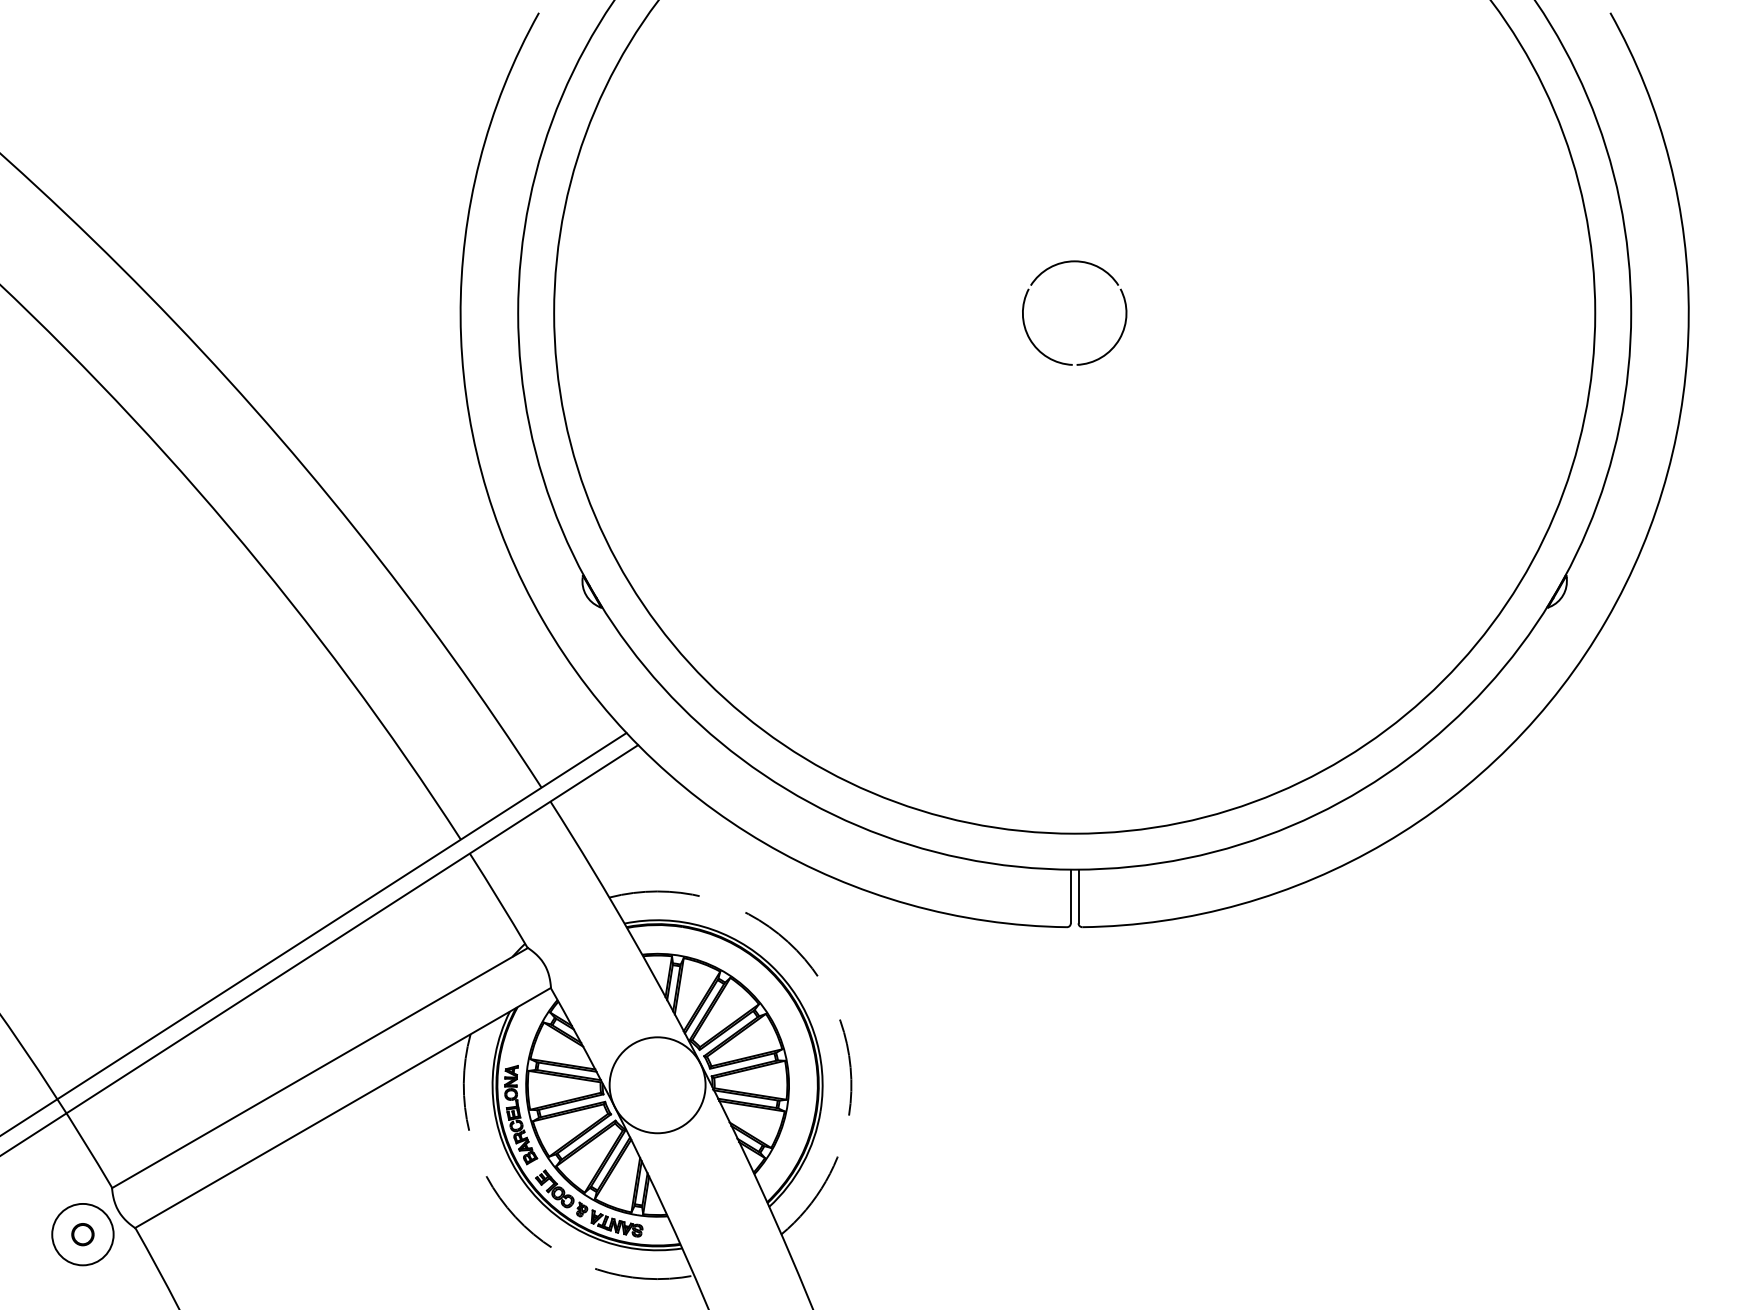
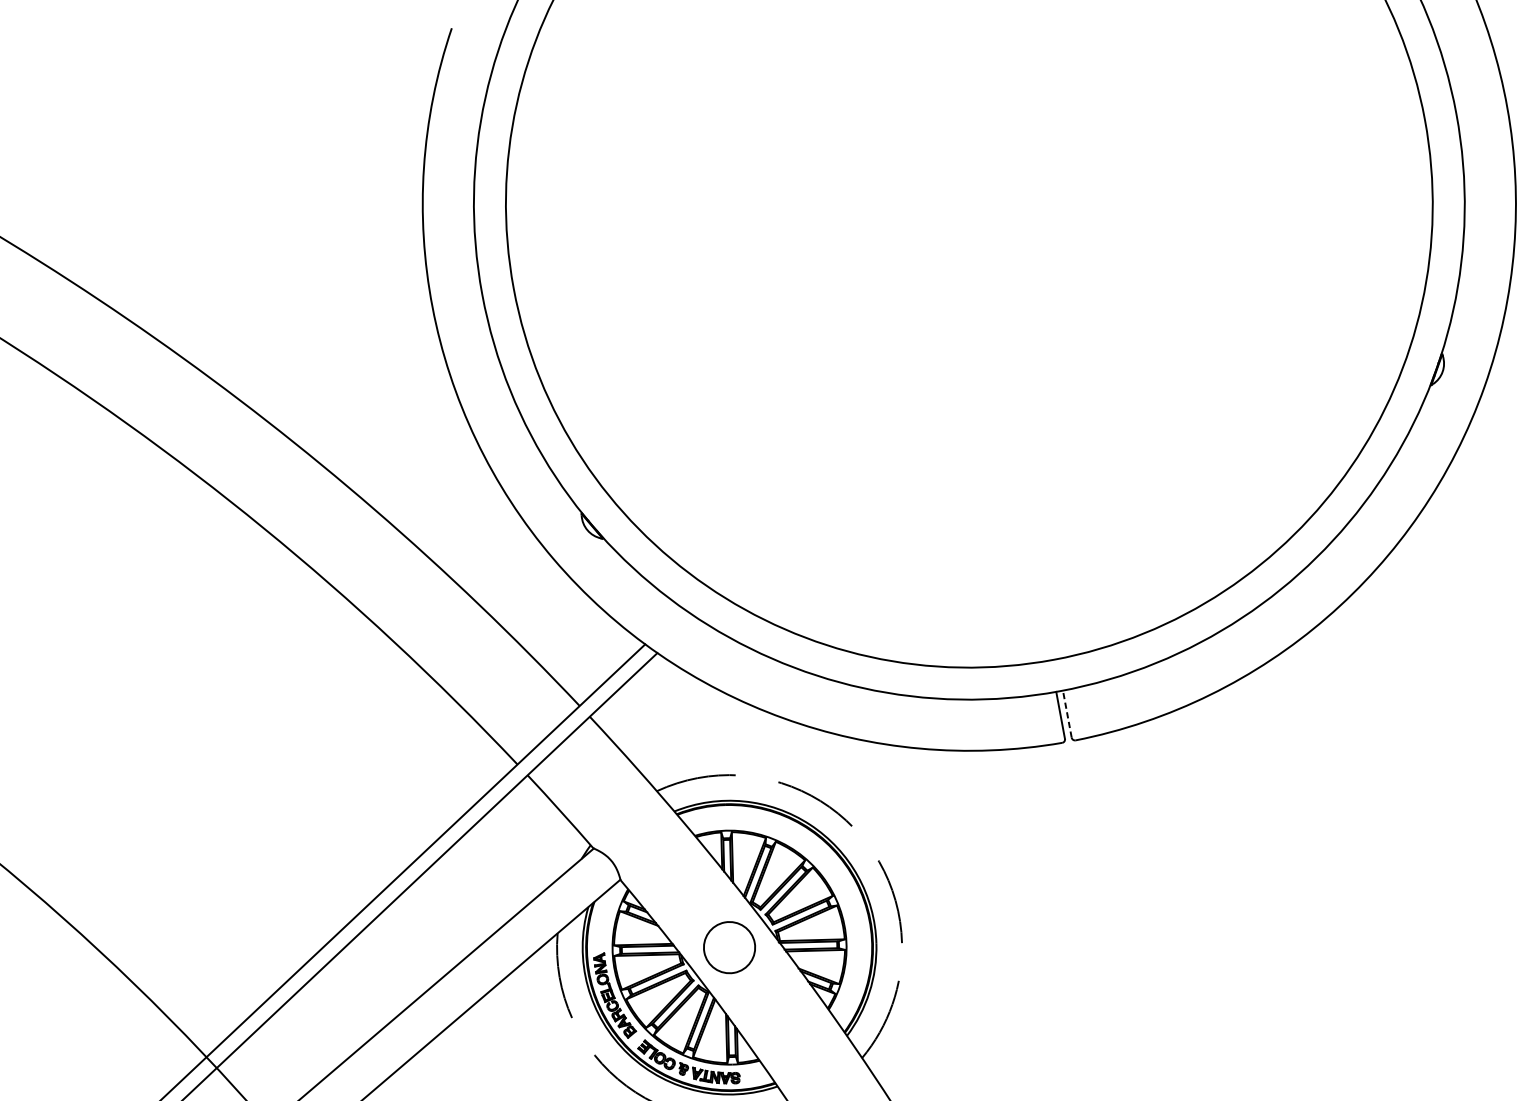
part: (1055, 266) -> (944, 166), removed
line: (1078, 896) -> (1067, 714), solid -> dashed
circle: (657, 1085) -> (729, 947), size x0.6

